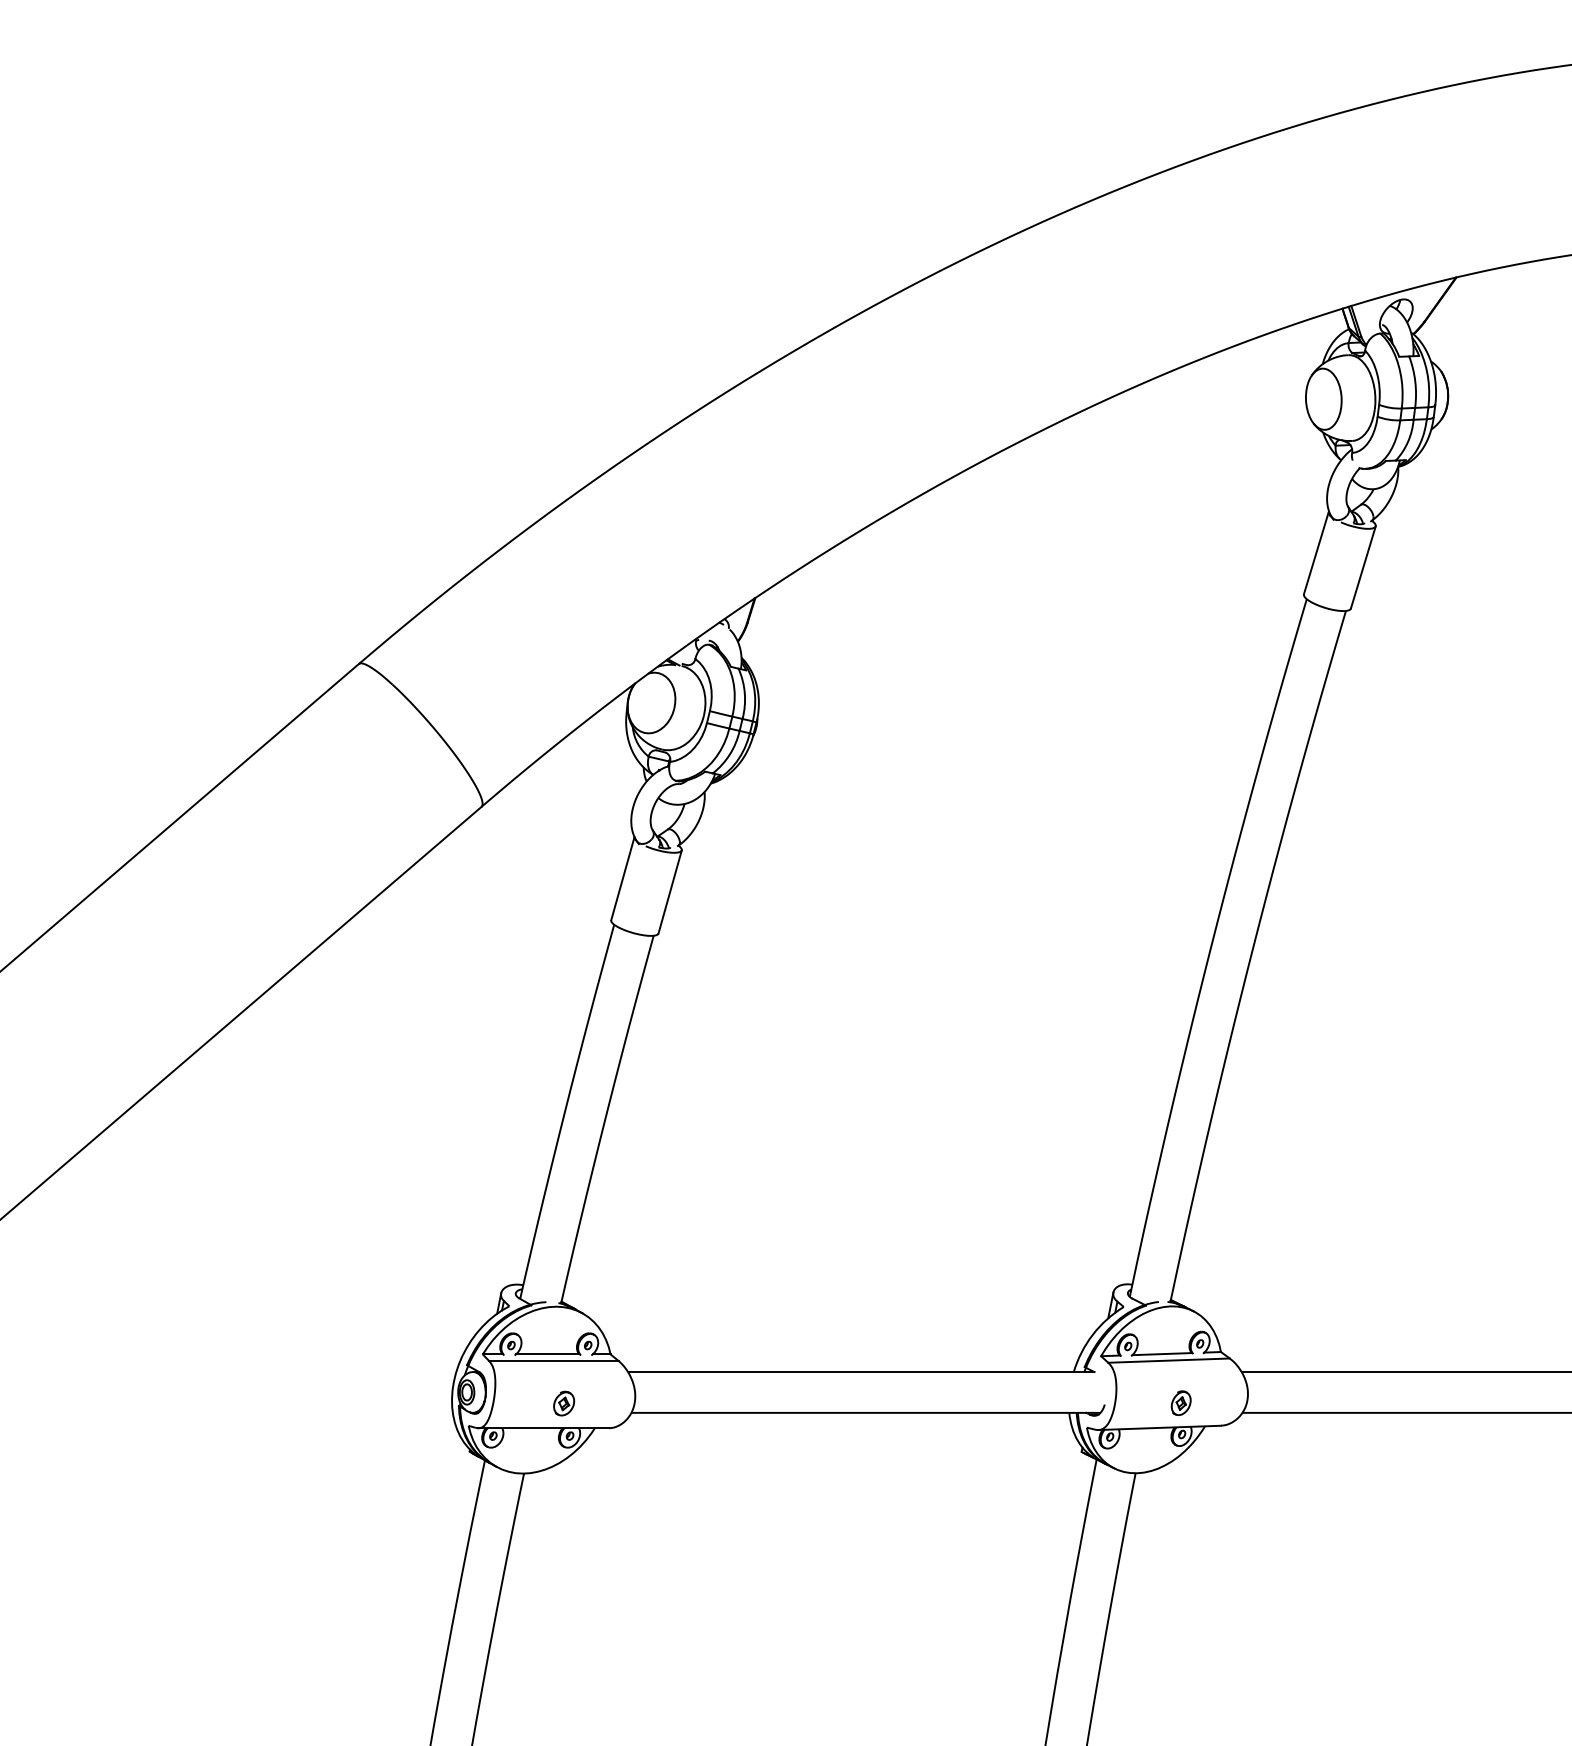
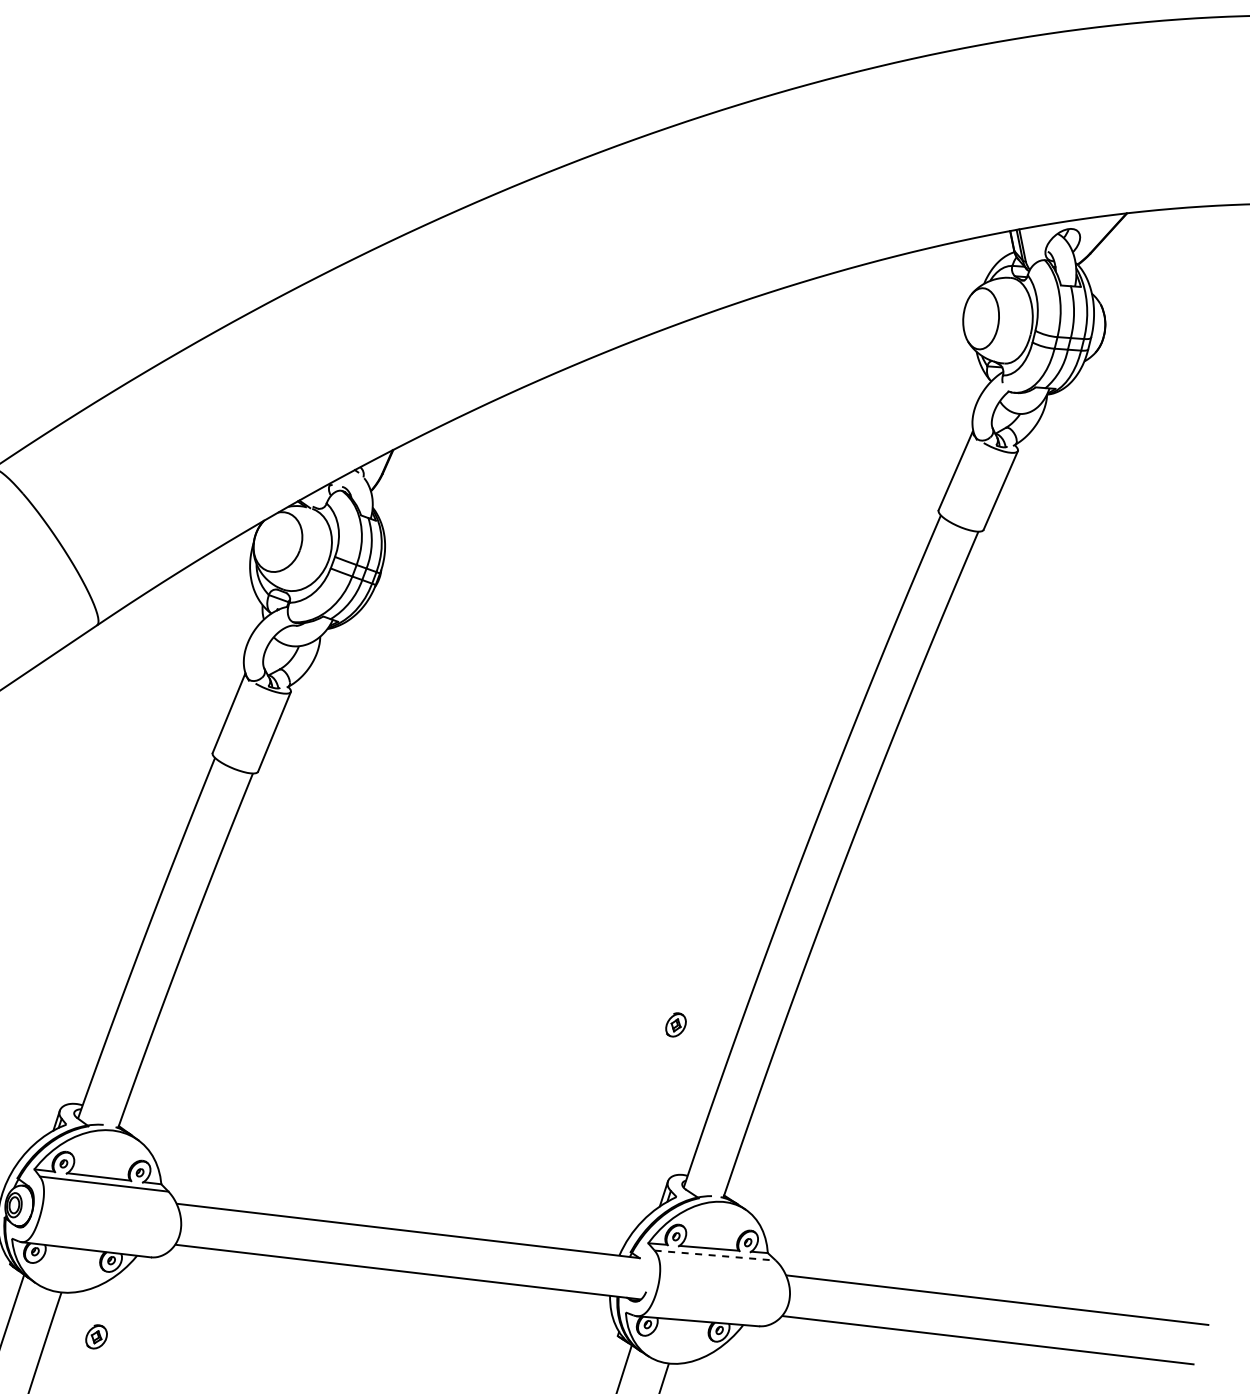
line: (1169, 1360) -> (715, 1255), solid -> dashed
part: (1180, 1402) -> (675, 1024), moved
part: (564, 1403) -> (97, 1336), moved

